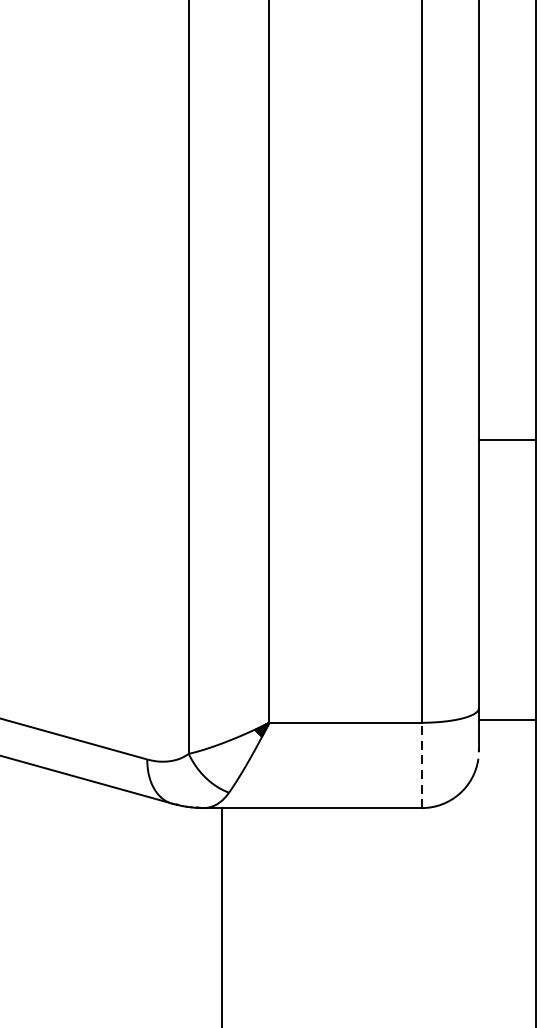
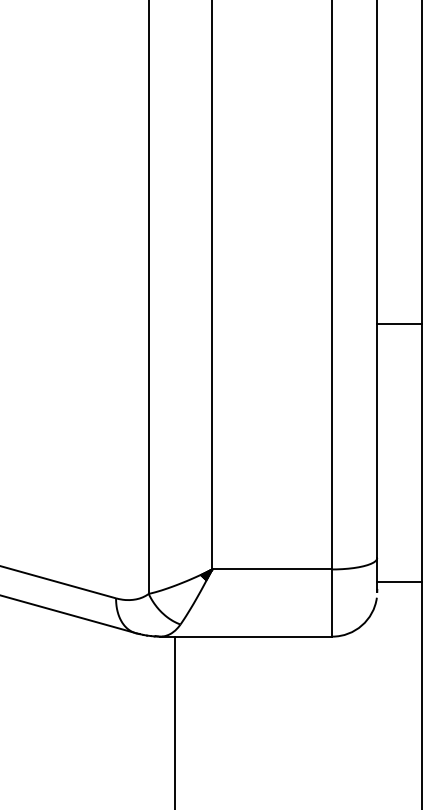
line: (507, 439) -> (399, 323), moved
line: (507, 720) -> (399, 581), moved
line: (422, 766) -> (332, 603), dashed -> solid

